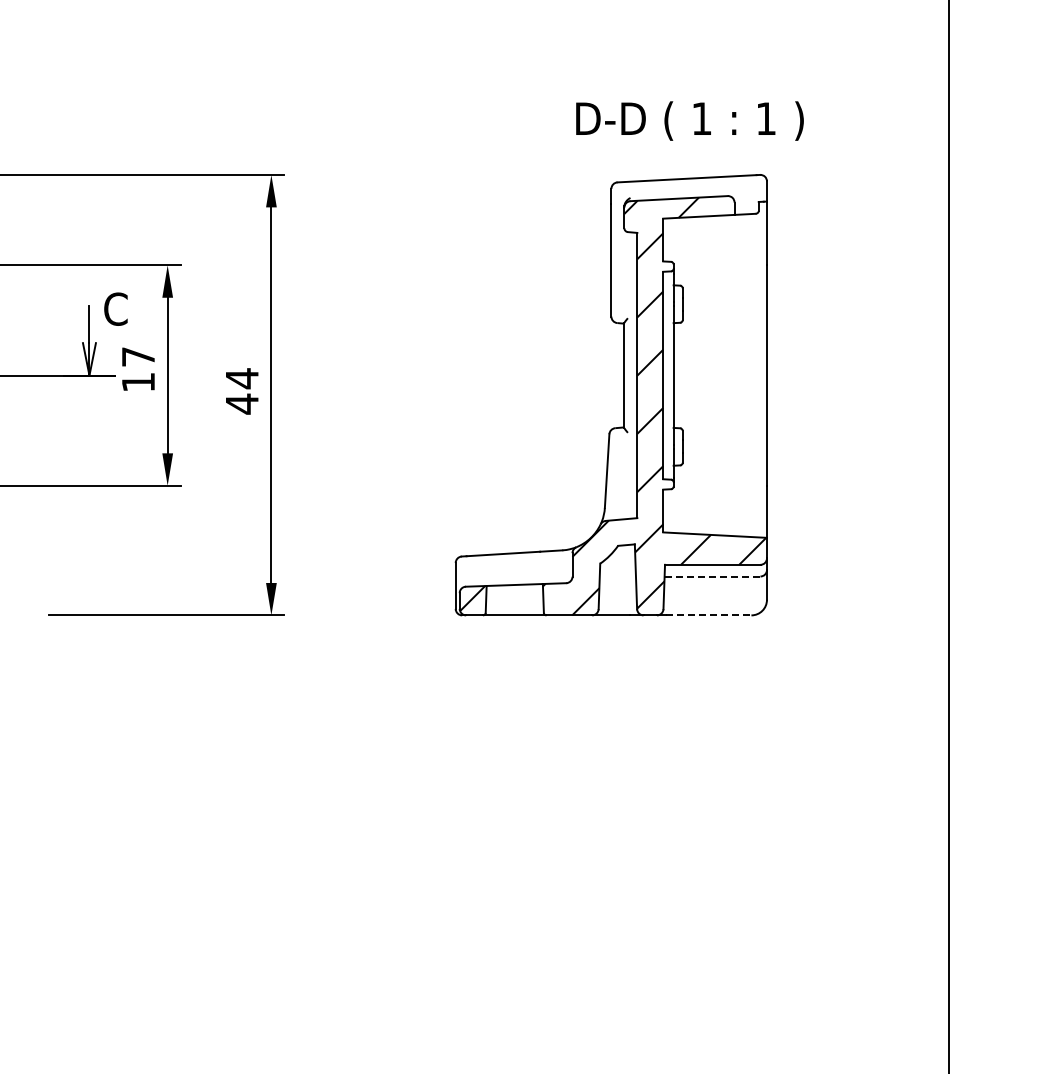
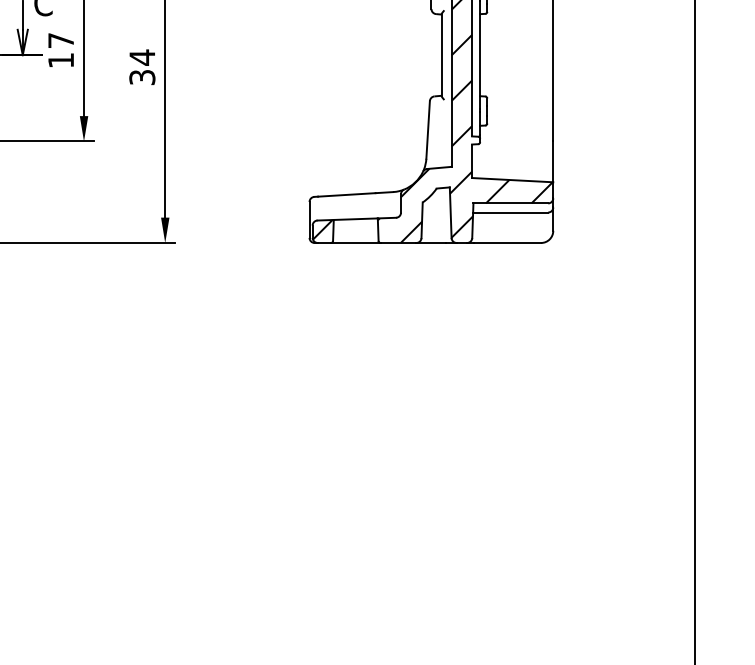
text: (241, 403) -> (141, 77), 44 -> 34
line: (712, 576) -> (510, 212), dashed -> solid
line: (708, 615) -> (507, 243), dashed -> solid

